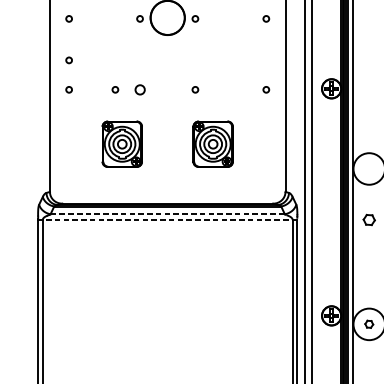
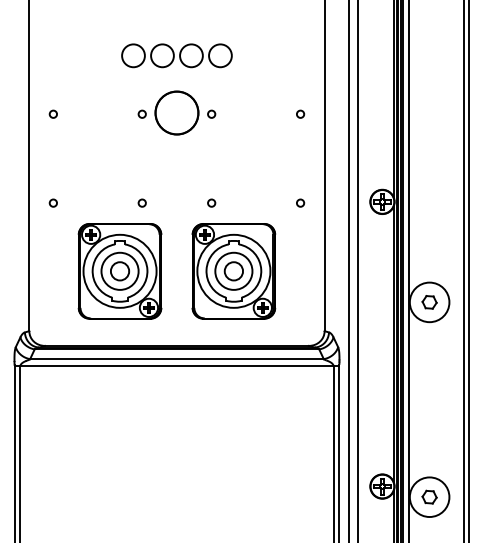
circle: (68, 59) -> (52, 165), removed
circle: (114, 89) -> (110, 202), removed
circle: (139, 89) -> (141, 202), size x0.62
part: (121, 144) -> (119, 271), size x1.67
part: (212, 144) -> (233, 271), size x1.67
line: (167, 214) -> (176, 359), dashed -> solid
line: (169, 220) -> (179, 366), dashed -> solid
part: (369, 220) -> (429, 302), moved
part: (369, 323) -> (429, 496), size x1.43

